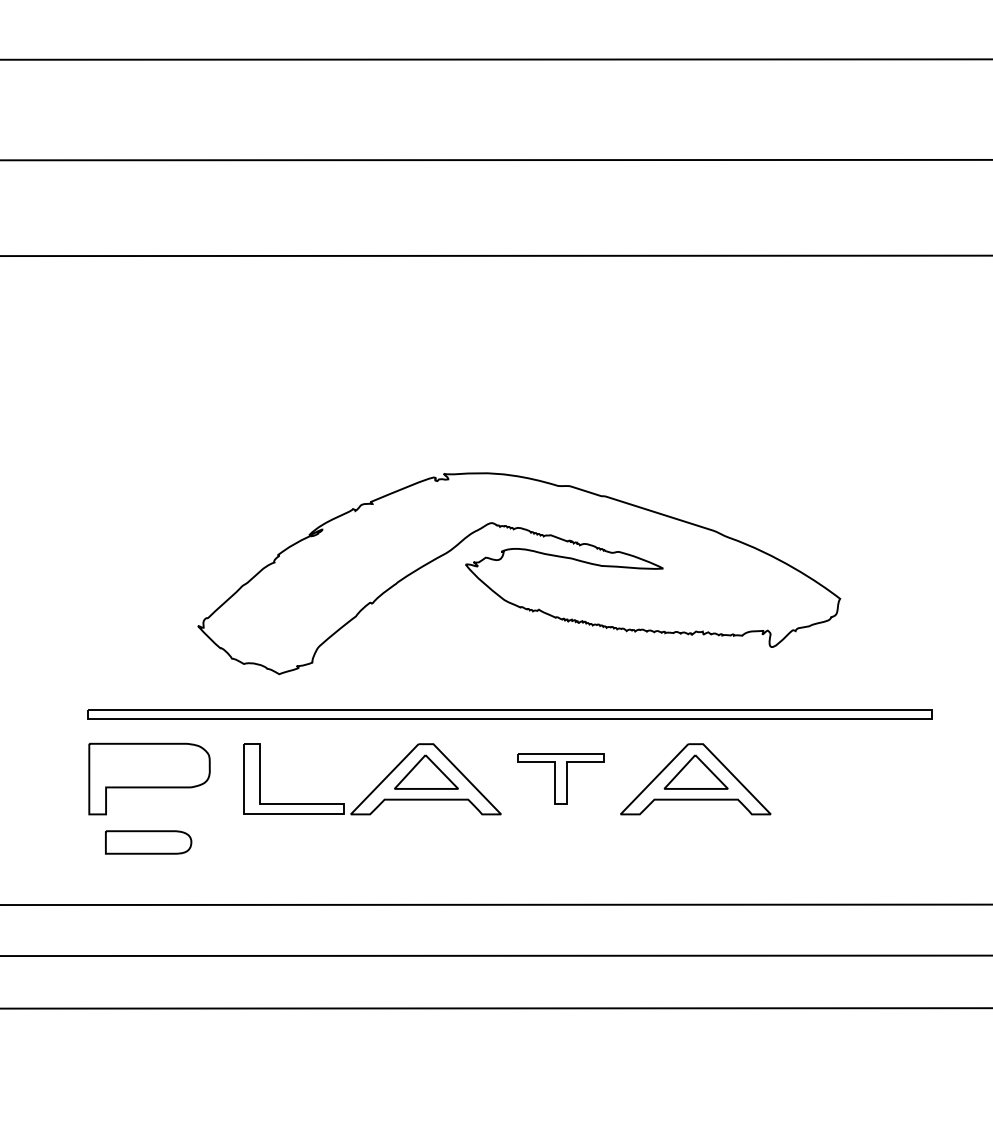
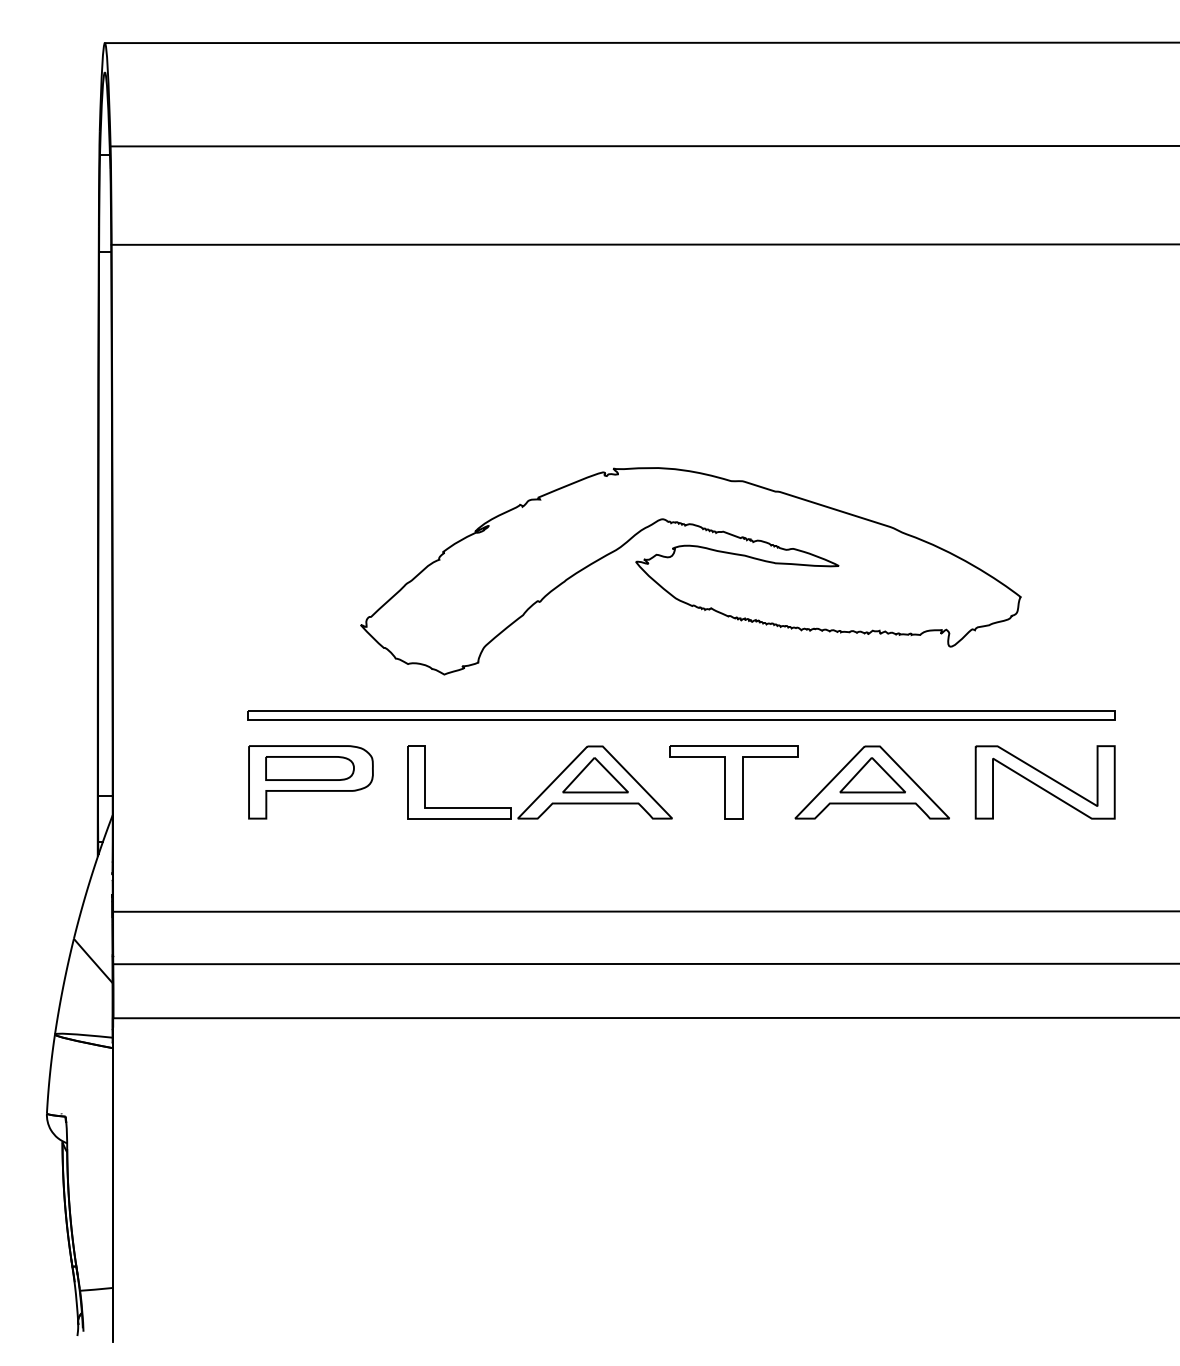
part: (560, 779) -> (733, 782), size x1.43
part: (863, 779) -> (1044, 782), added
part: (148, 842) -> (309, 768), moved

